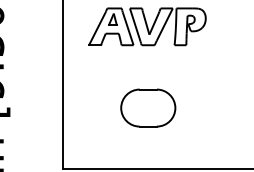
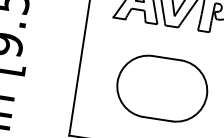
part: (148, 107) -> (162, 88), size x1.67

